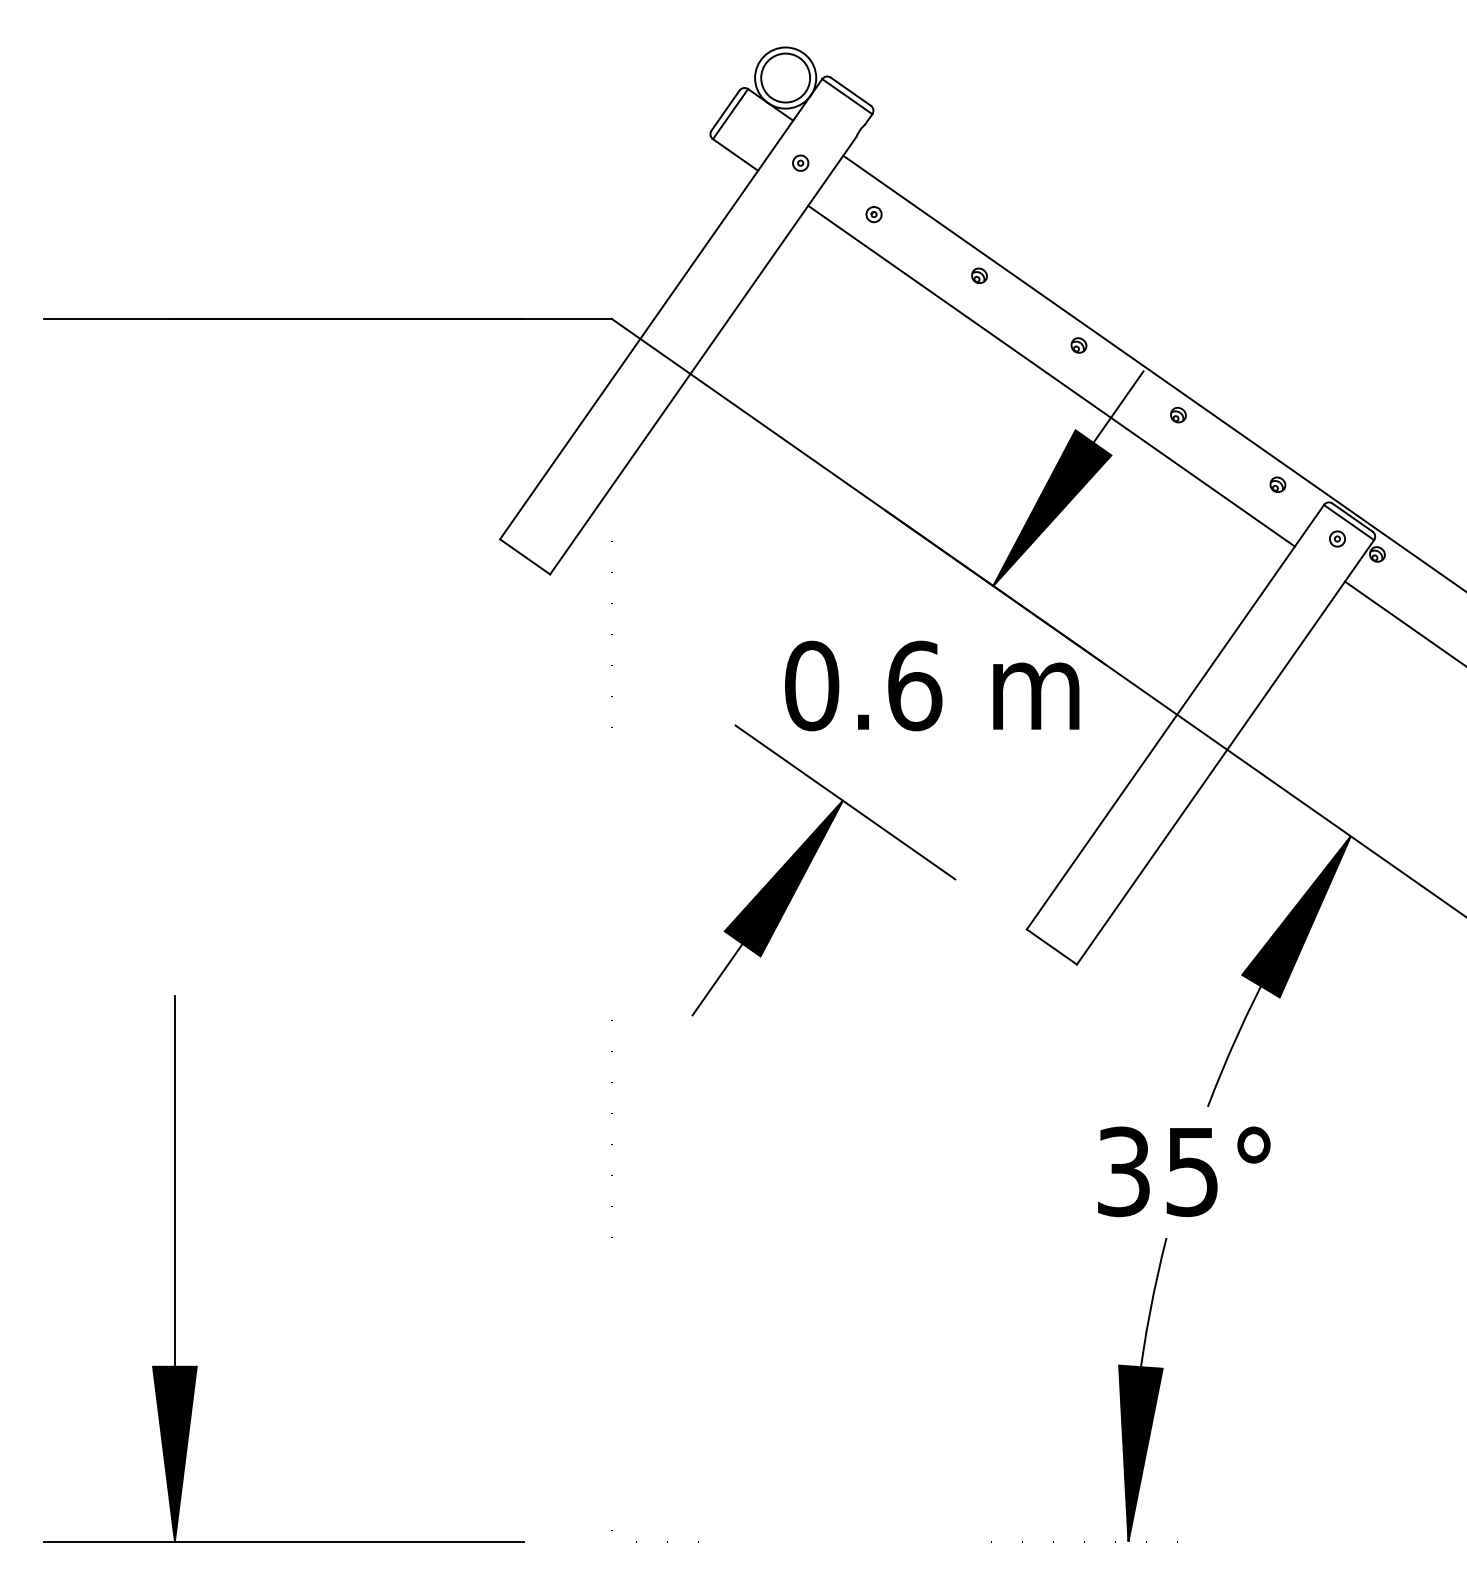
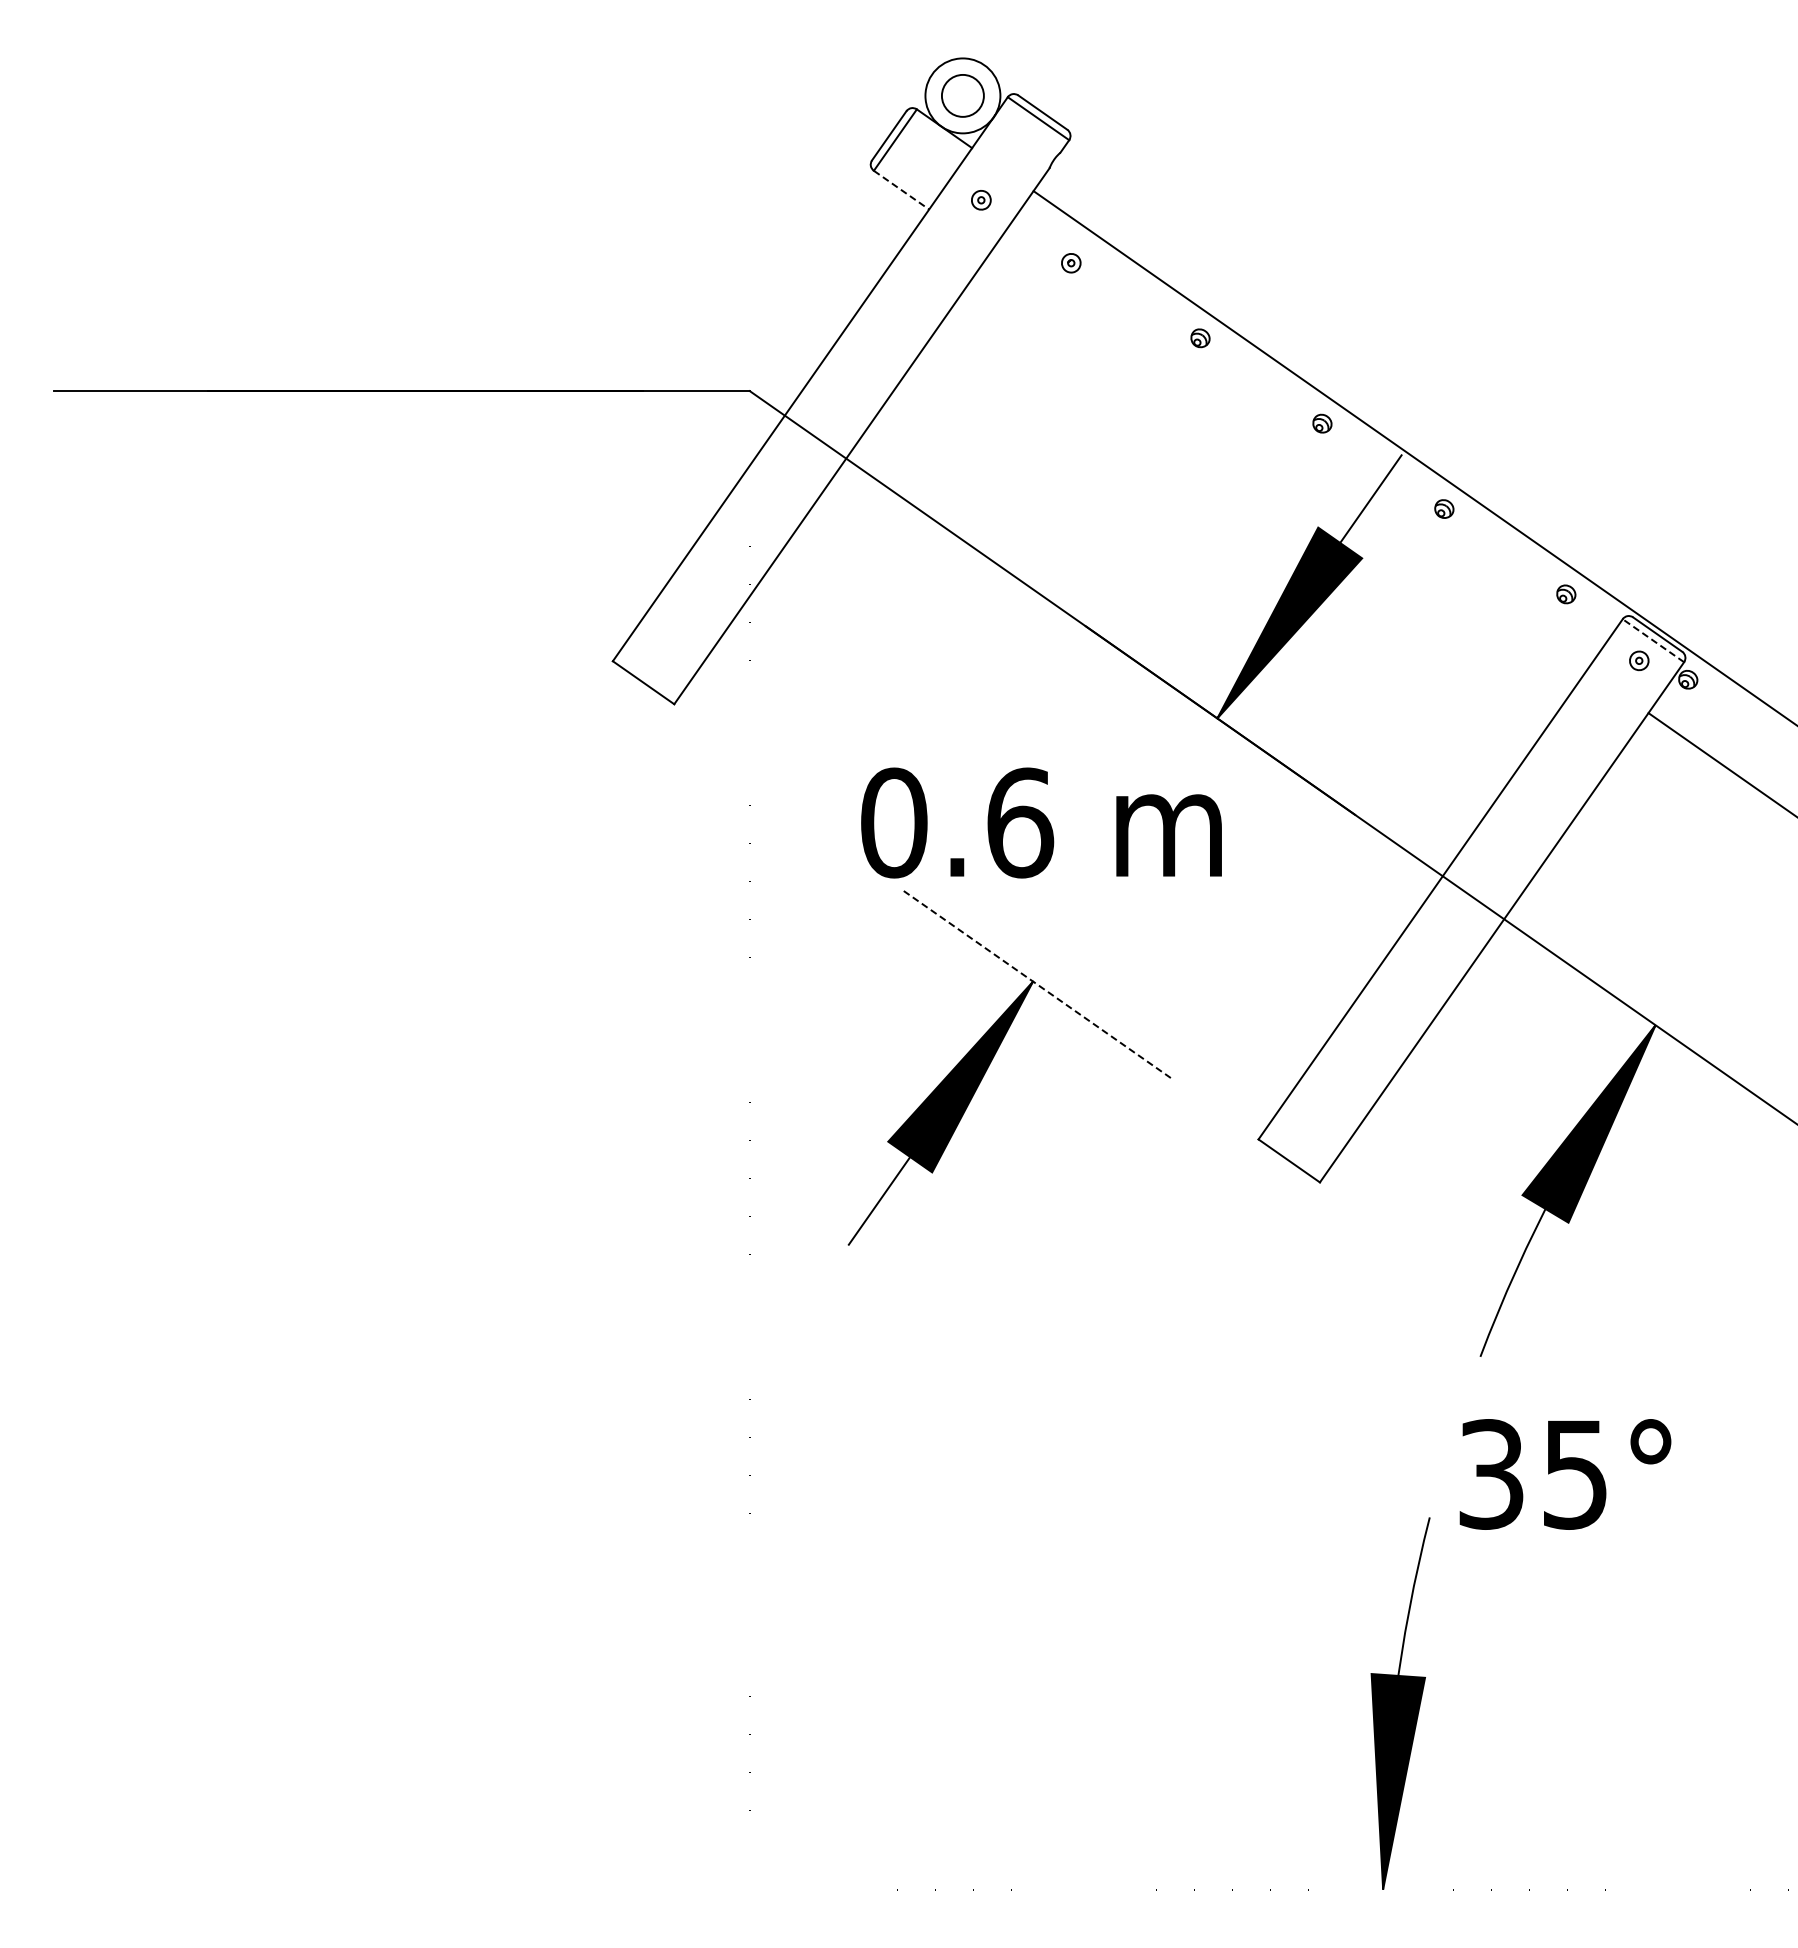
circle: (785, 77) -> (962, 95), size x0.7
line: (735, 155) -> (901, 190), solid -> dashed
line: (1051, 376) -> (1288, 461), removed
line: (1349, 522) -> (1653, 640), solid -> dashed
text: (932, 685) -> (1041, 822), moved
line: (844, 802) -> (1035, 983), solid -> dashed
text: (1184, 1171) -> (1565, 1474), moved
part: (175, 1268) -> (214, 1555), removed

